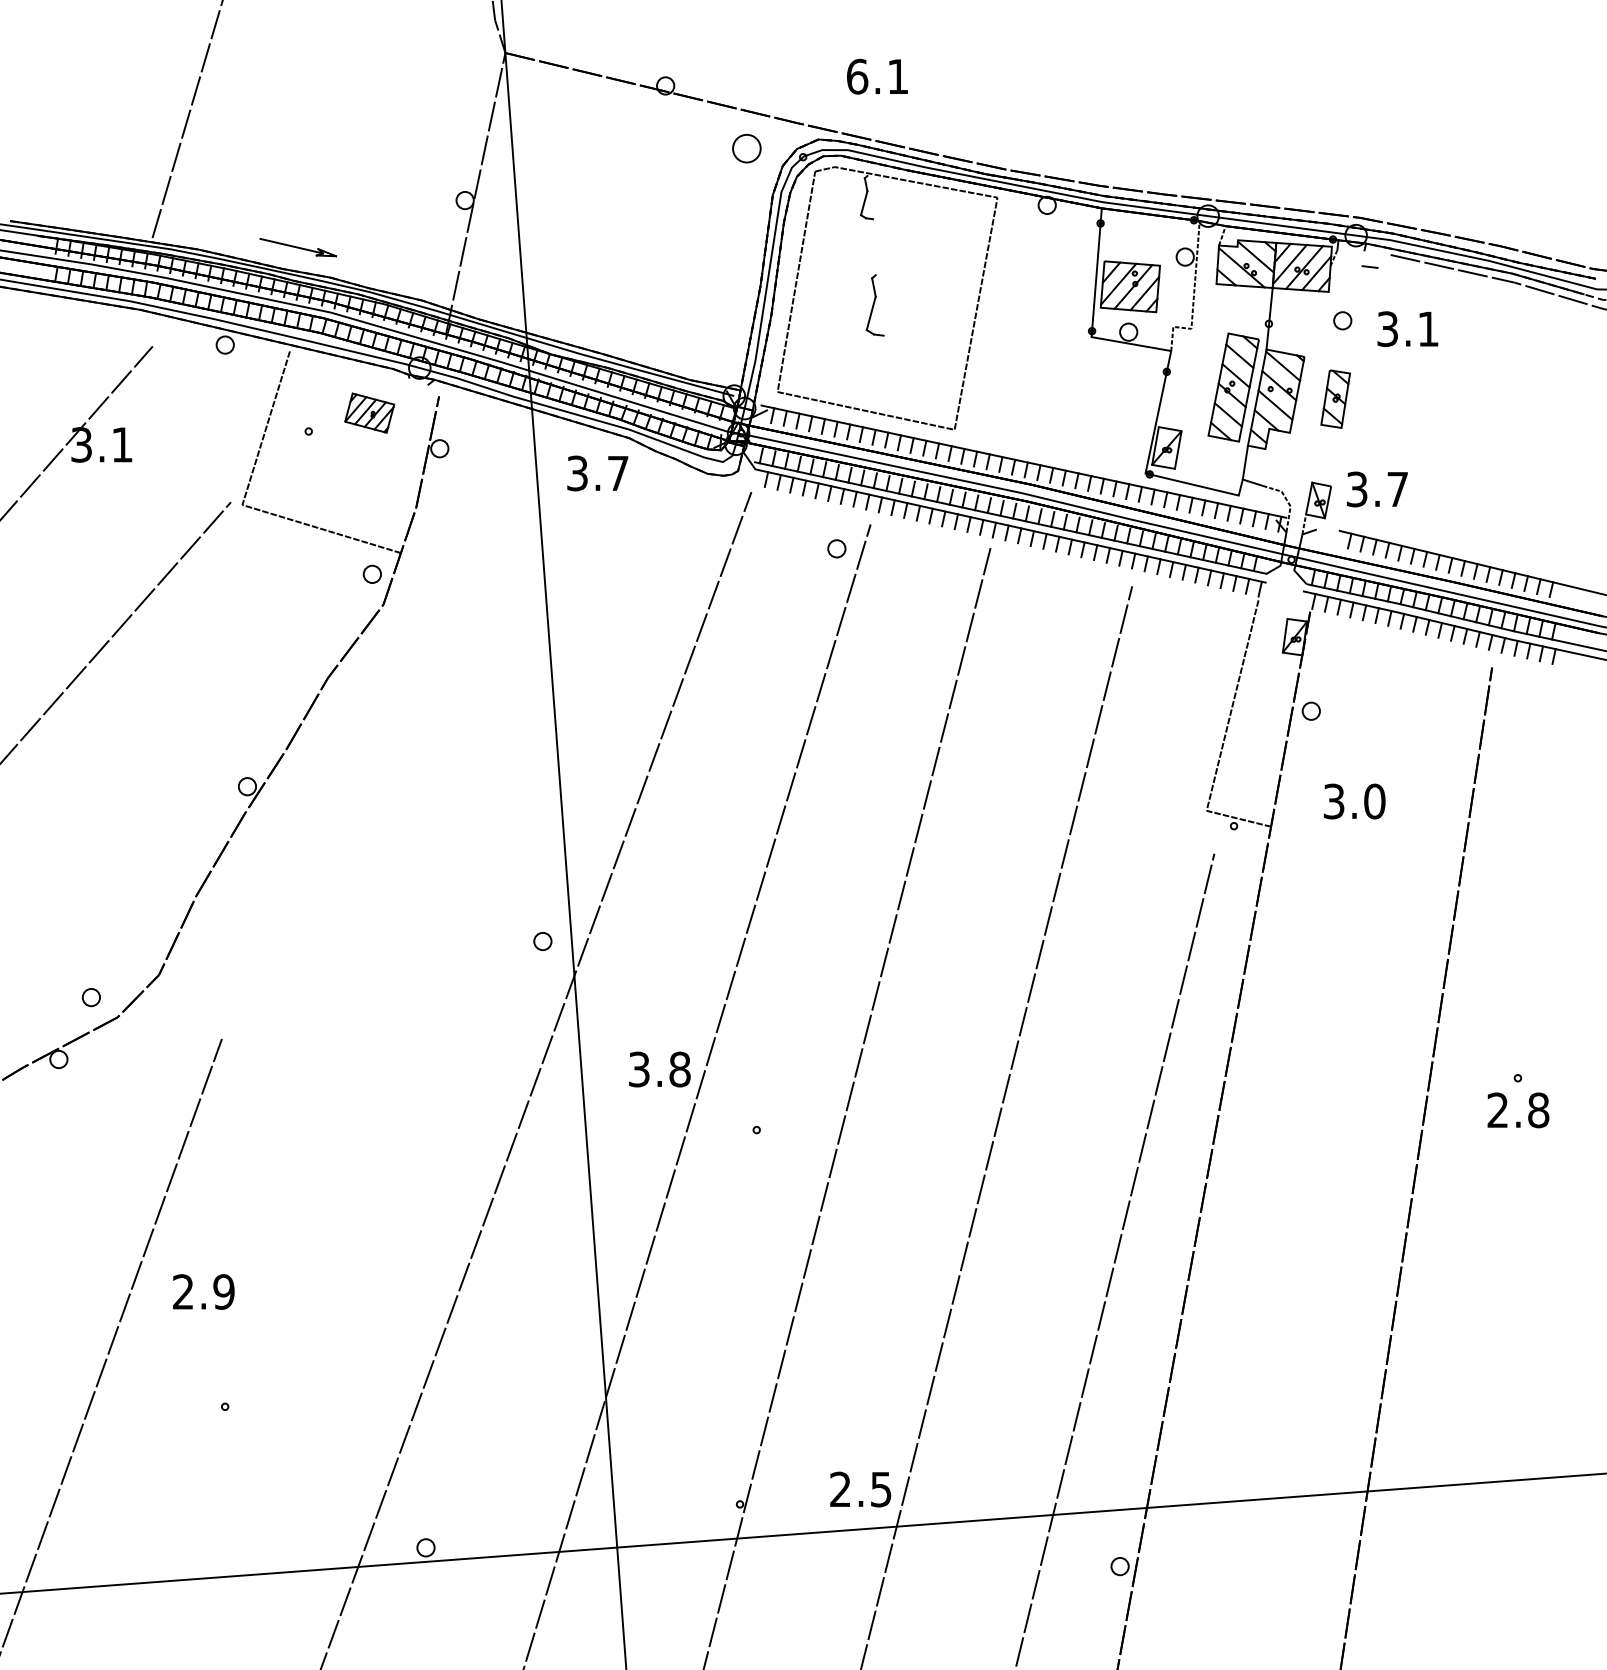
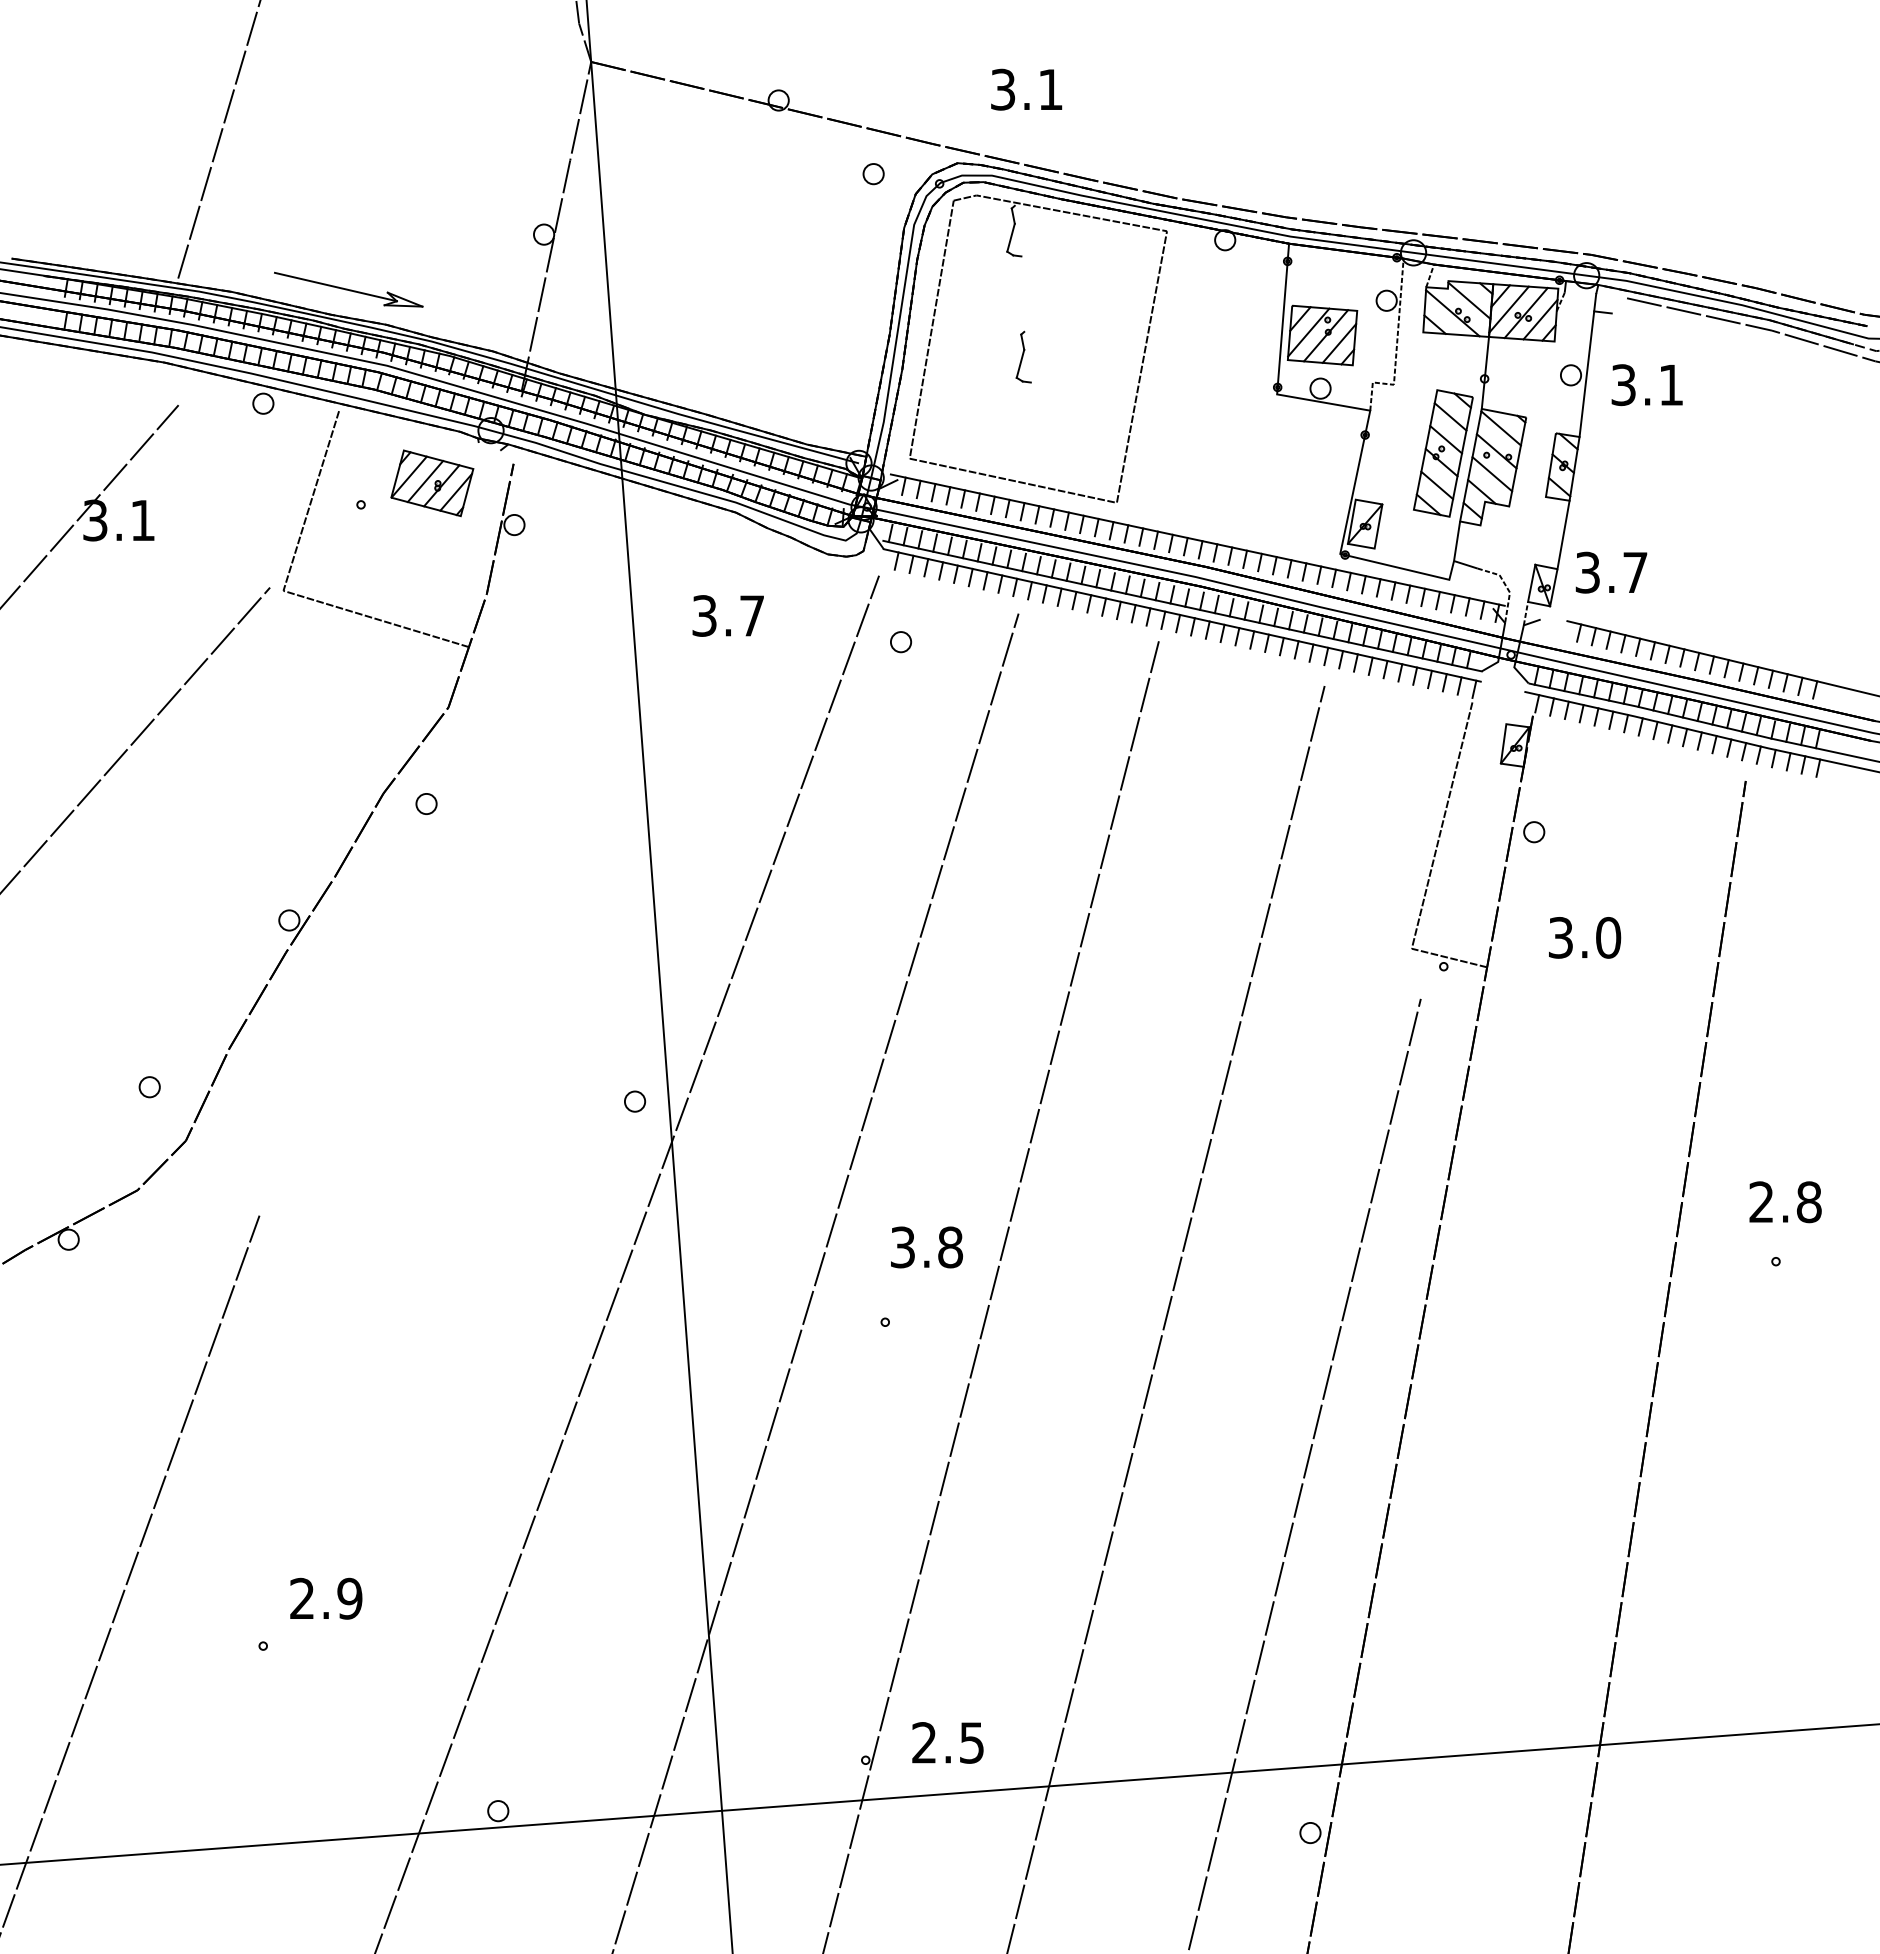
text: (856, 76) -> (1002, 89), 6.1 -> 3.1
part: (746, 149) -> (873, 174), size x0.62
part: (298, 247) -> (348, 289), size x1.67
part: (874, 304) -> (1023, 356), size x0.71
line: (1356, 312) -> (1587, 365), added
part: (369, 413) -> (432, 483), size x1.43
line: (1336, 456) -> (1563, 534), added
text: (597, 473) -> (727, 615), moved
part: (837, 549) -> (901, 642), moved
part: (372, 573) -> (426, 803), moved
part: (91, 997) -> (149, 1087), moved
text: (659, 1069) -> (926, 1247), moved
text: (1518, 1110) -> (1785, 1202), moved
text: (203, 1291) -> (326, 1598), moved
text: (860, 1489) -> (947, 1742), moved

